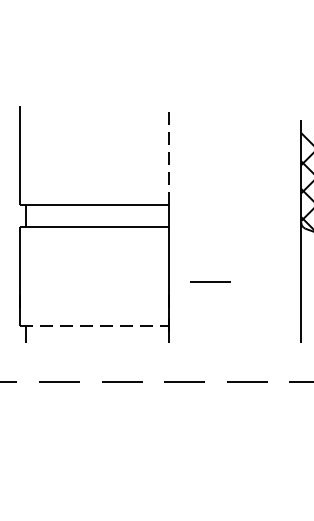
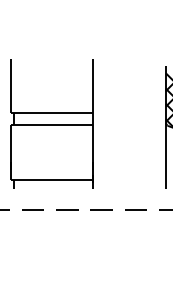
line: (169, 155) -> (93, 85), dashed -> solid
line: (209, 280) -> (115, 154), removed
line: (95, 325) -> (52, 179), dashed -> solid

